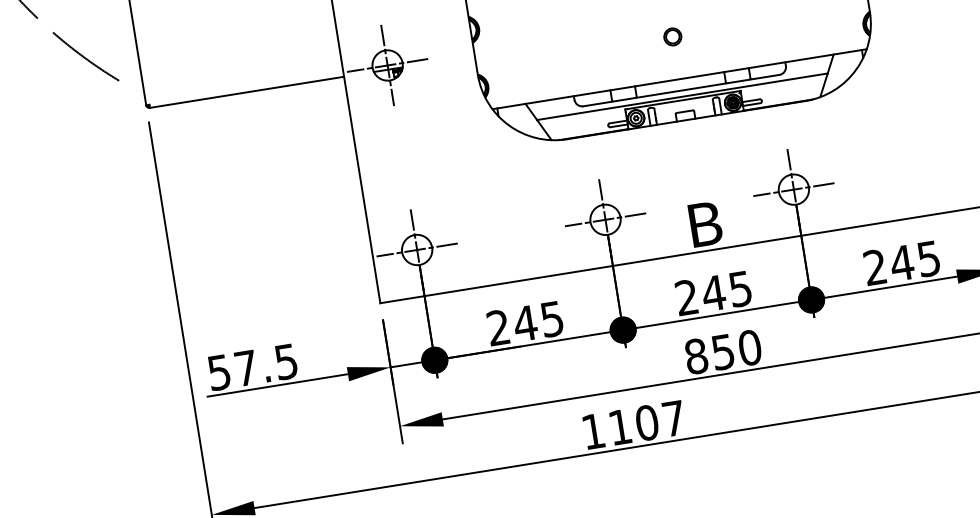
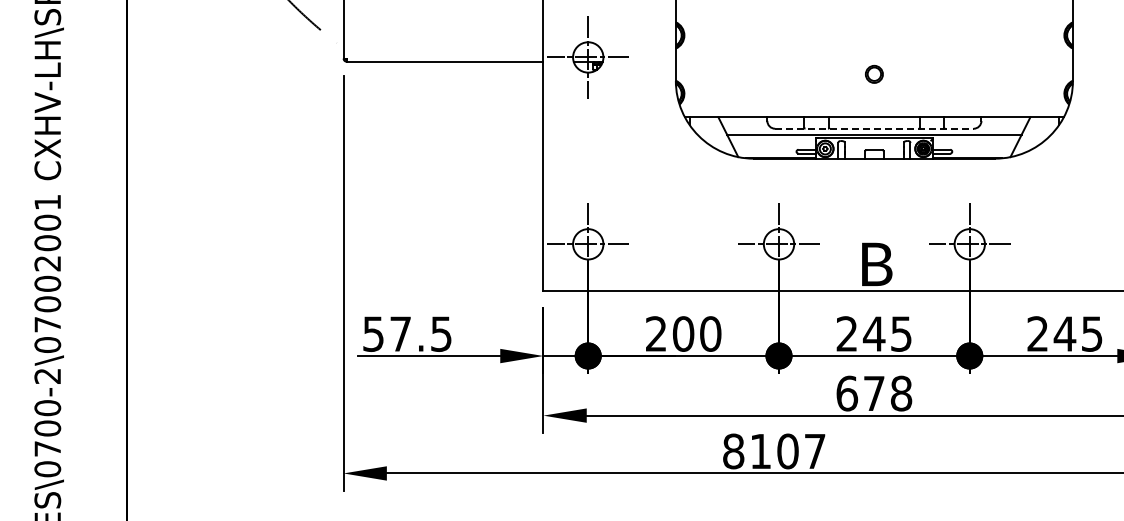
line: (681, 90) -> (874, 128), solid -> dashed
text: (538, 320) -> (696, 333), 245 -> 200
text: (723, 352) -> (874, 393), 850 -> 678
text: (593, 431) -> (733, 451), 1107 -> 8107

